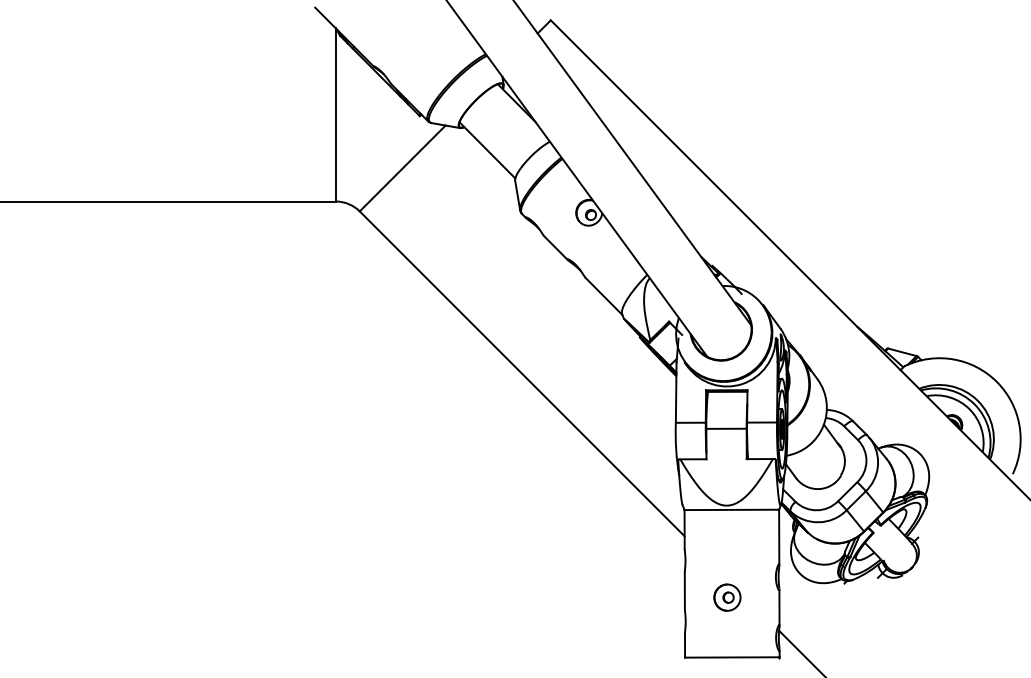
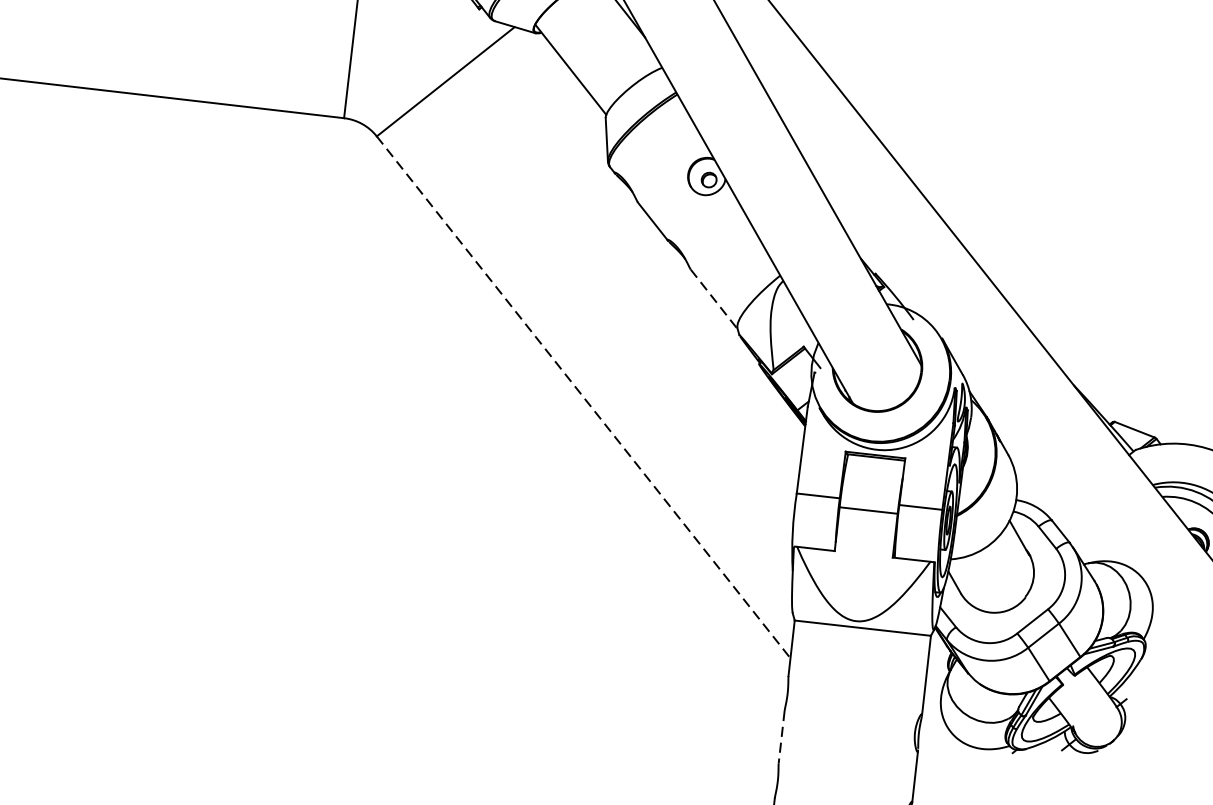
line: (604, 296) -> (715, 299), solid -> dashed
line: (522, 373) -> (584, 396), solid -> dashed
line: (684, 591) -> (781, 737), solid -> dashed
part: (727, 597) -> (841, 753), removed

